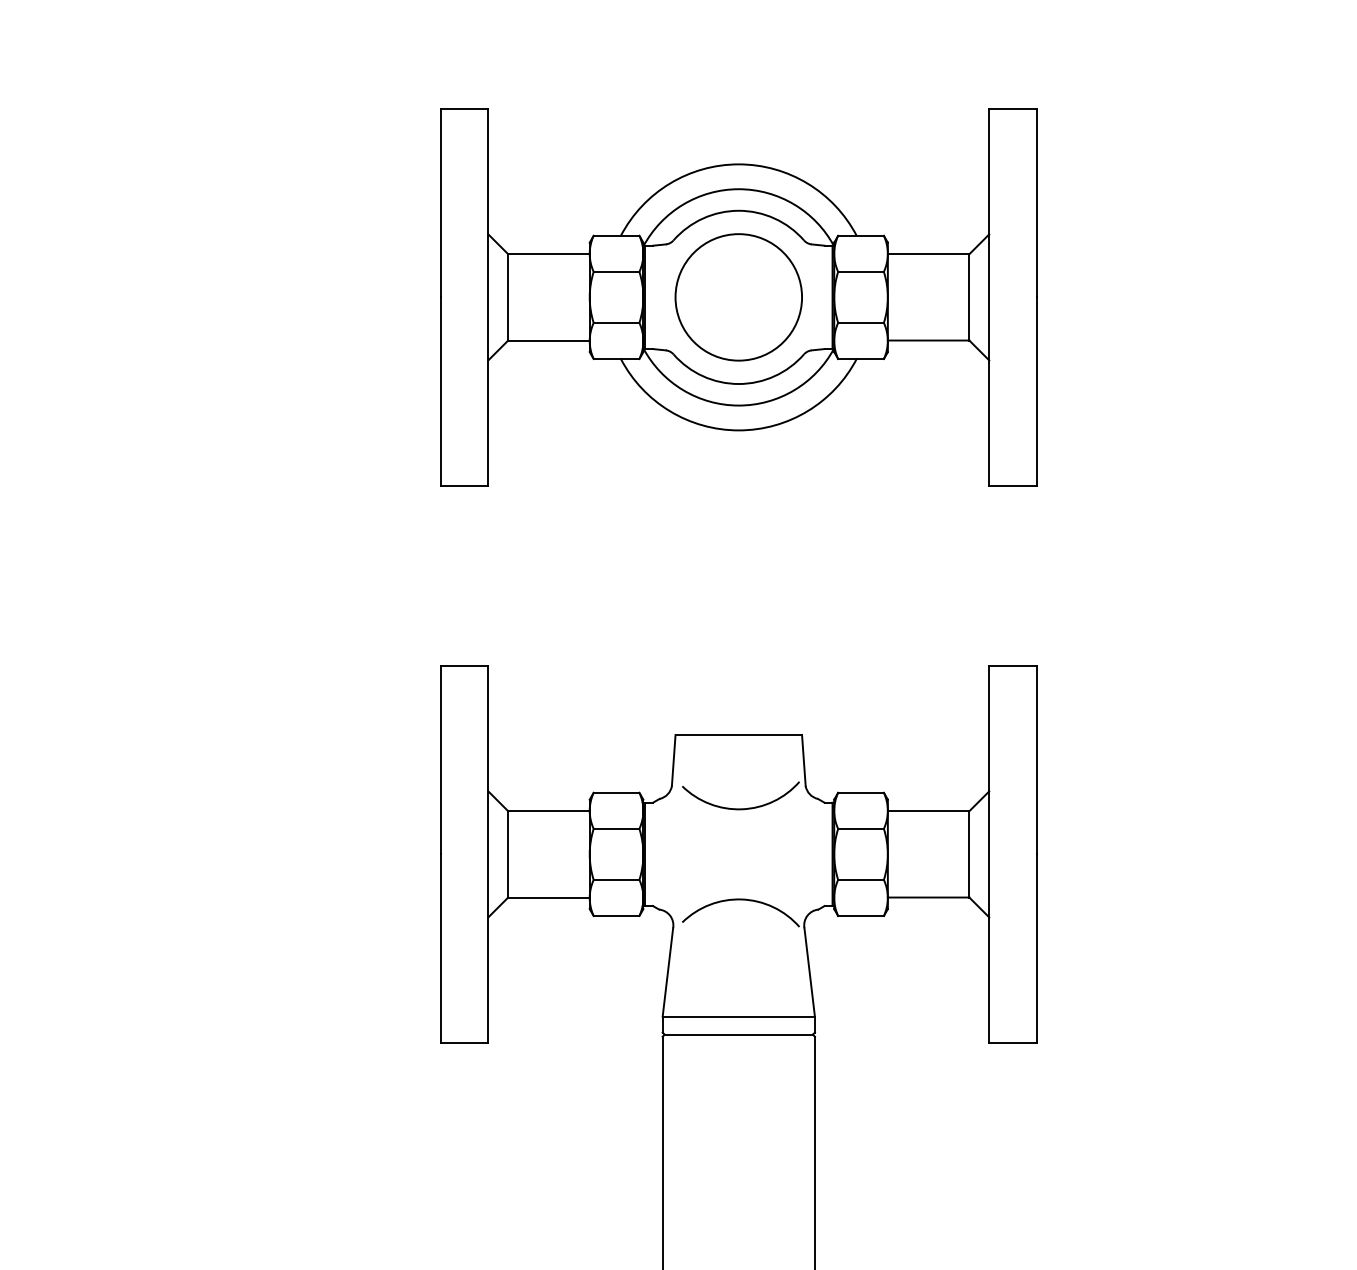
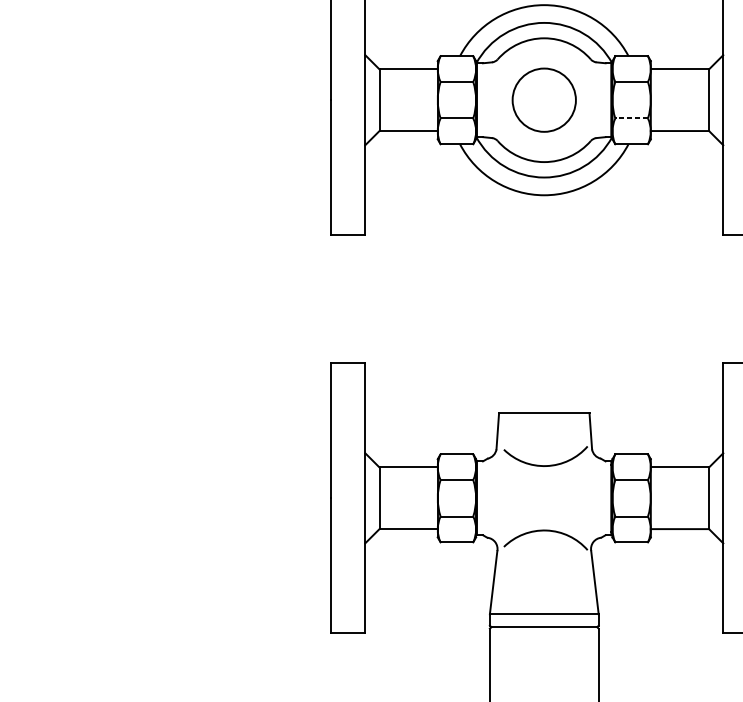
circle: (738, 297) -> (544, 100), size x0.7
line: (861, 322) -> (631, 118), solid -> dashed

